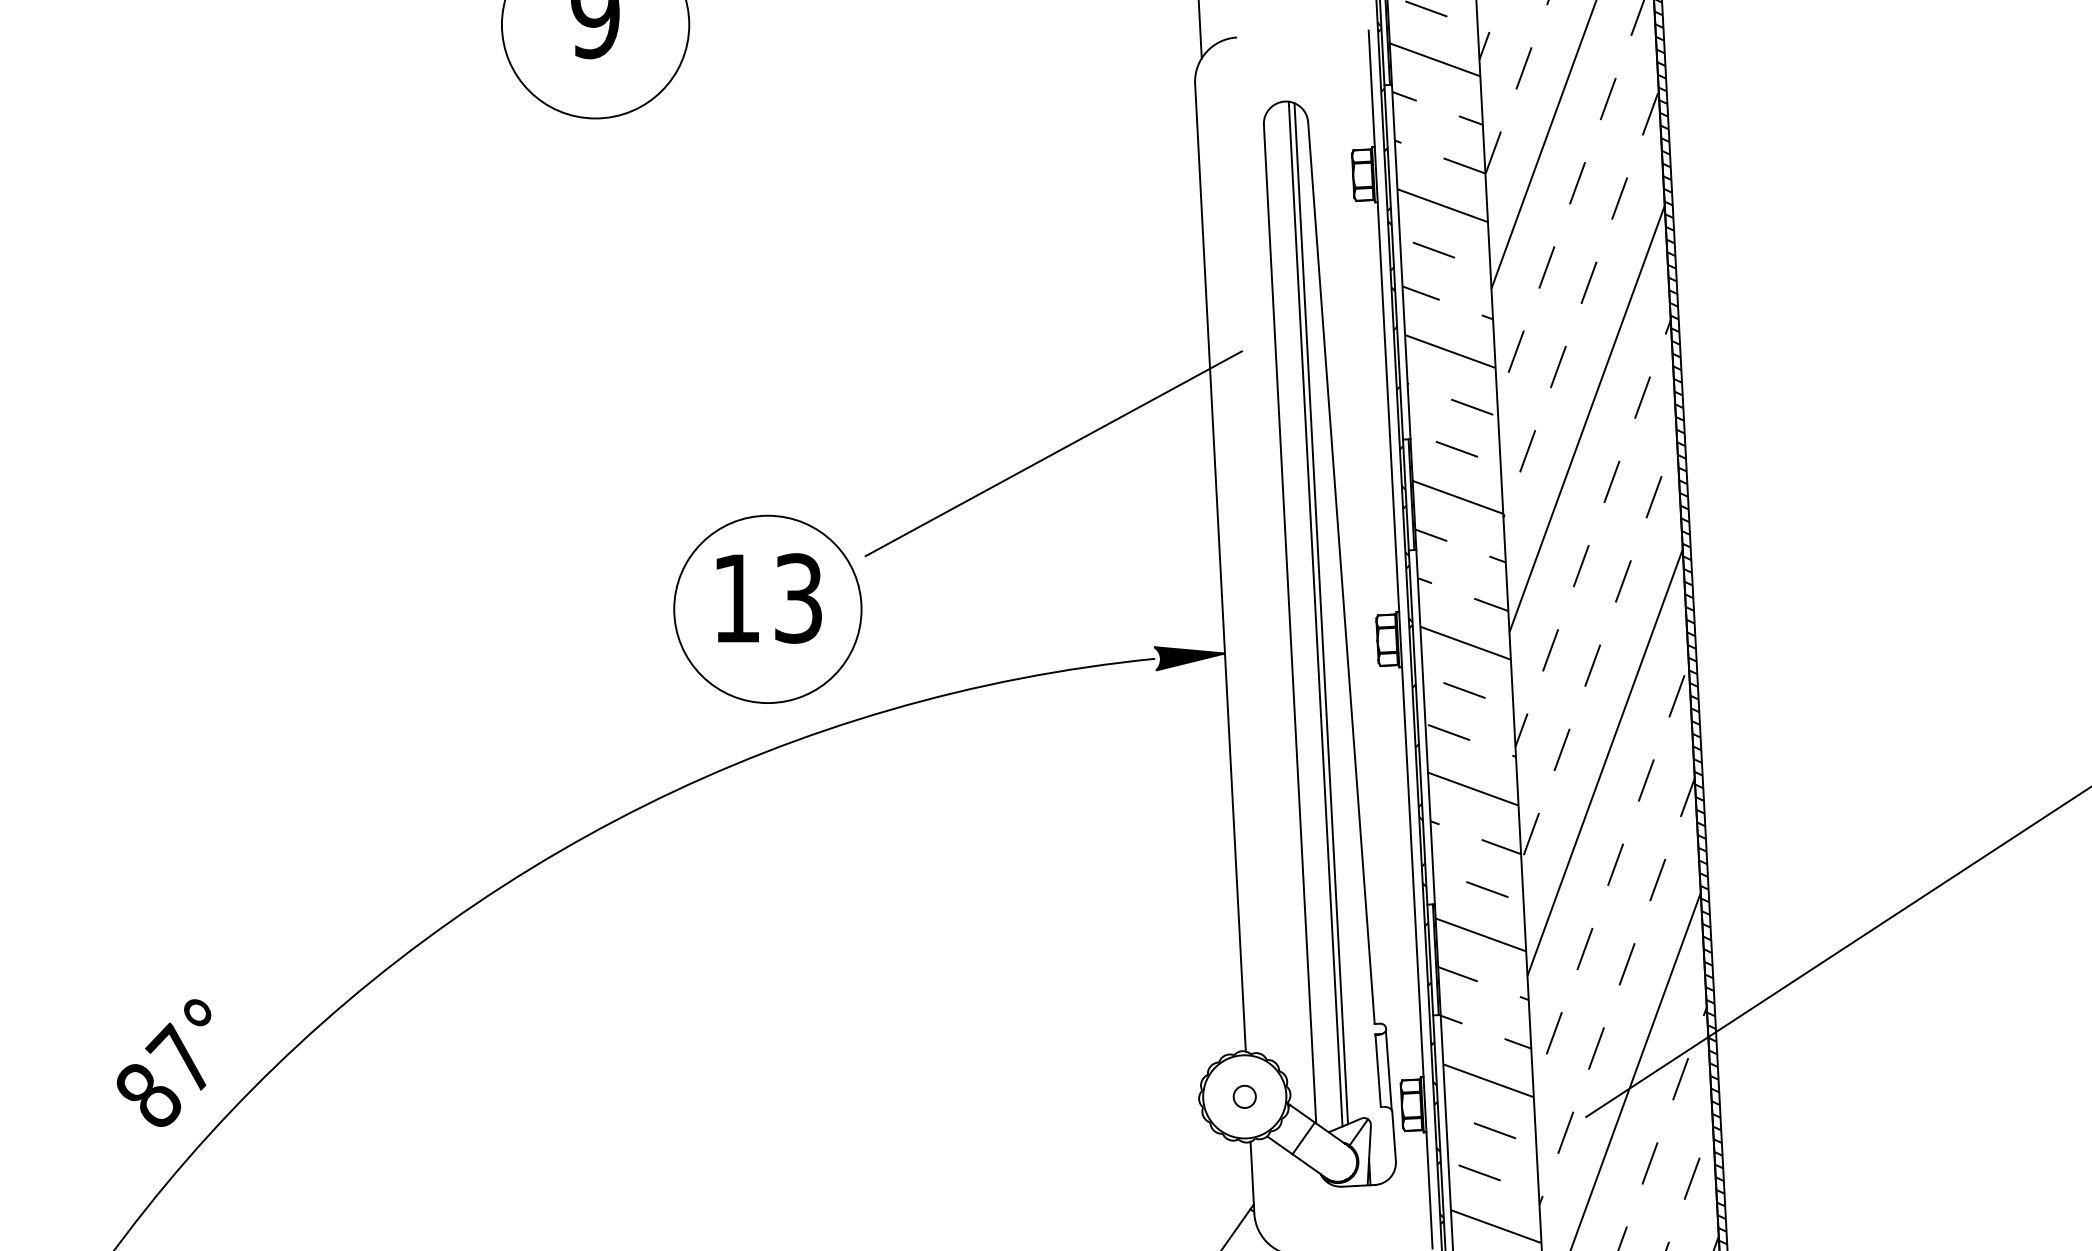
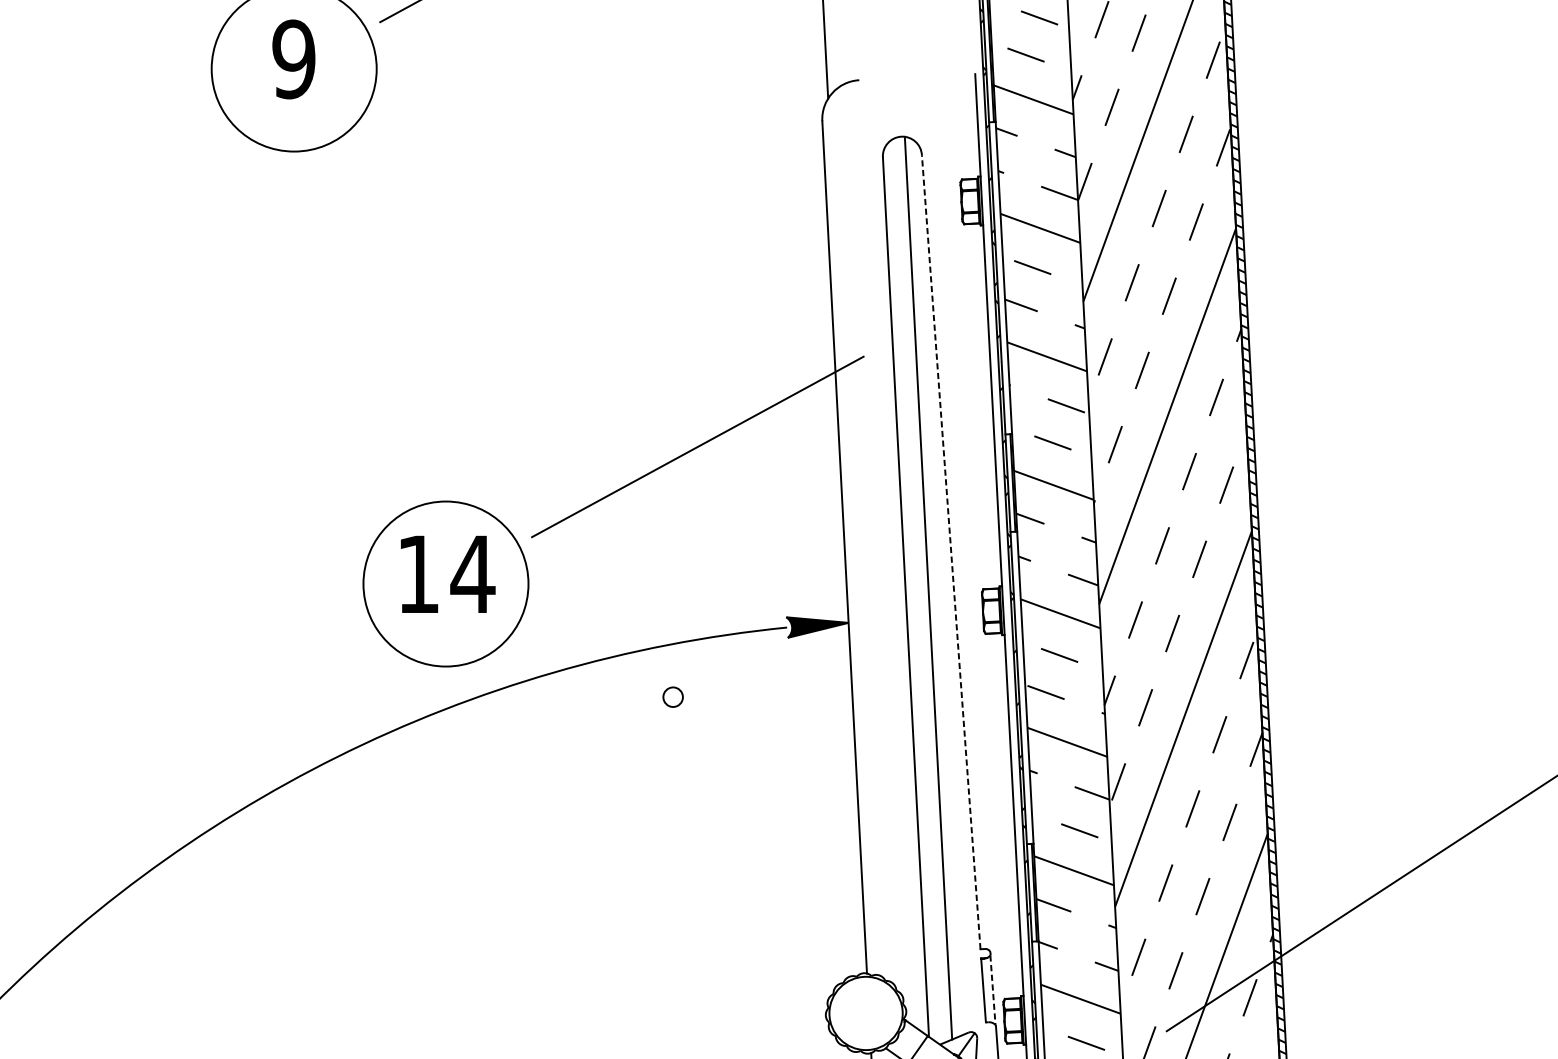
line: (1341, 573) -> (951, 552), solid -> dashed
text: (798, 598) -> (472, 574), 13 -> 14
line: (1321, 613) -> (933, 587), removed
line: (1388, 1070) -> (992, 990), solid -> dashed
circle: (1244, 1096) -> (672, 696), moved

